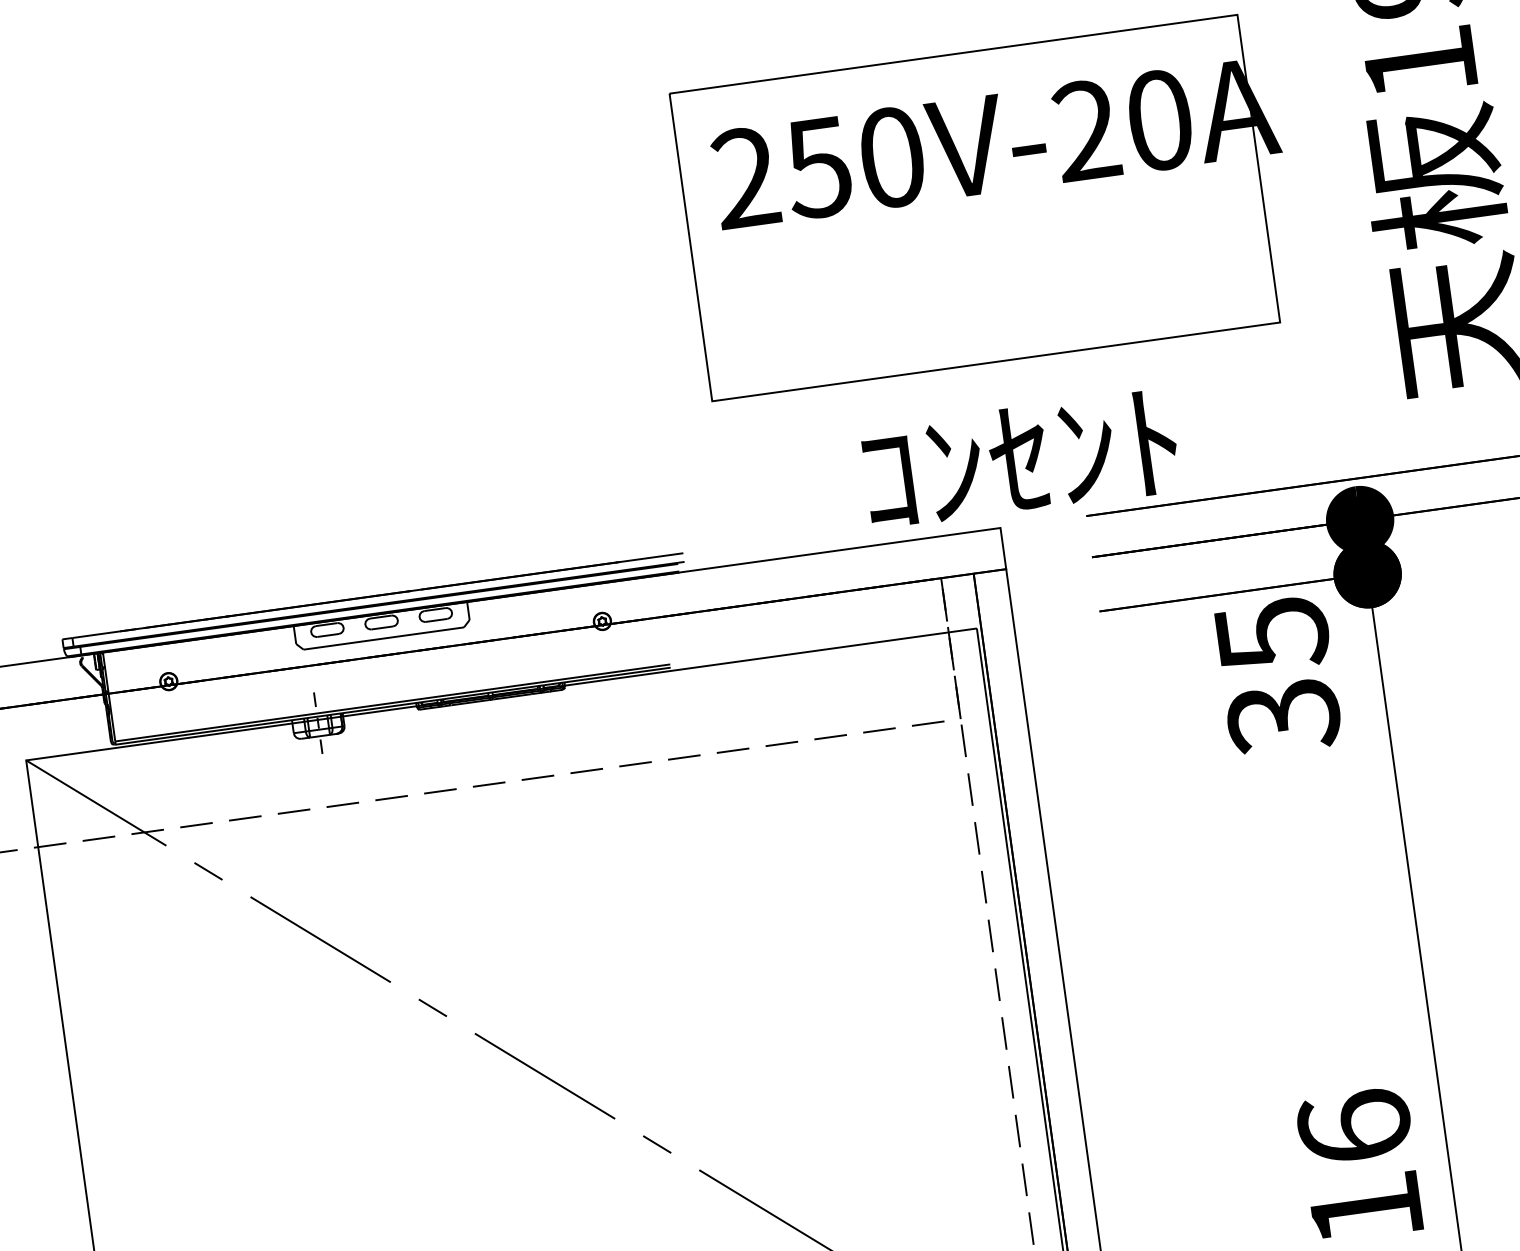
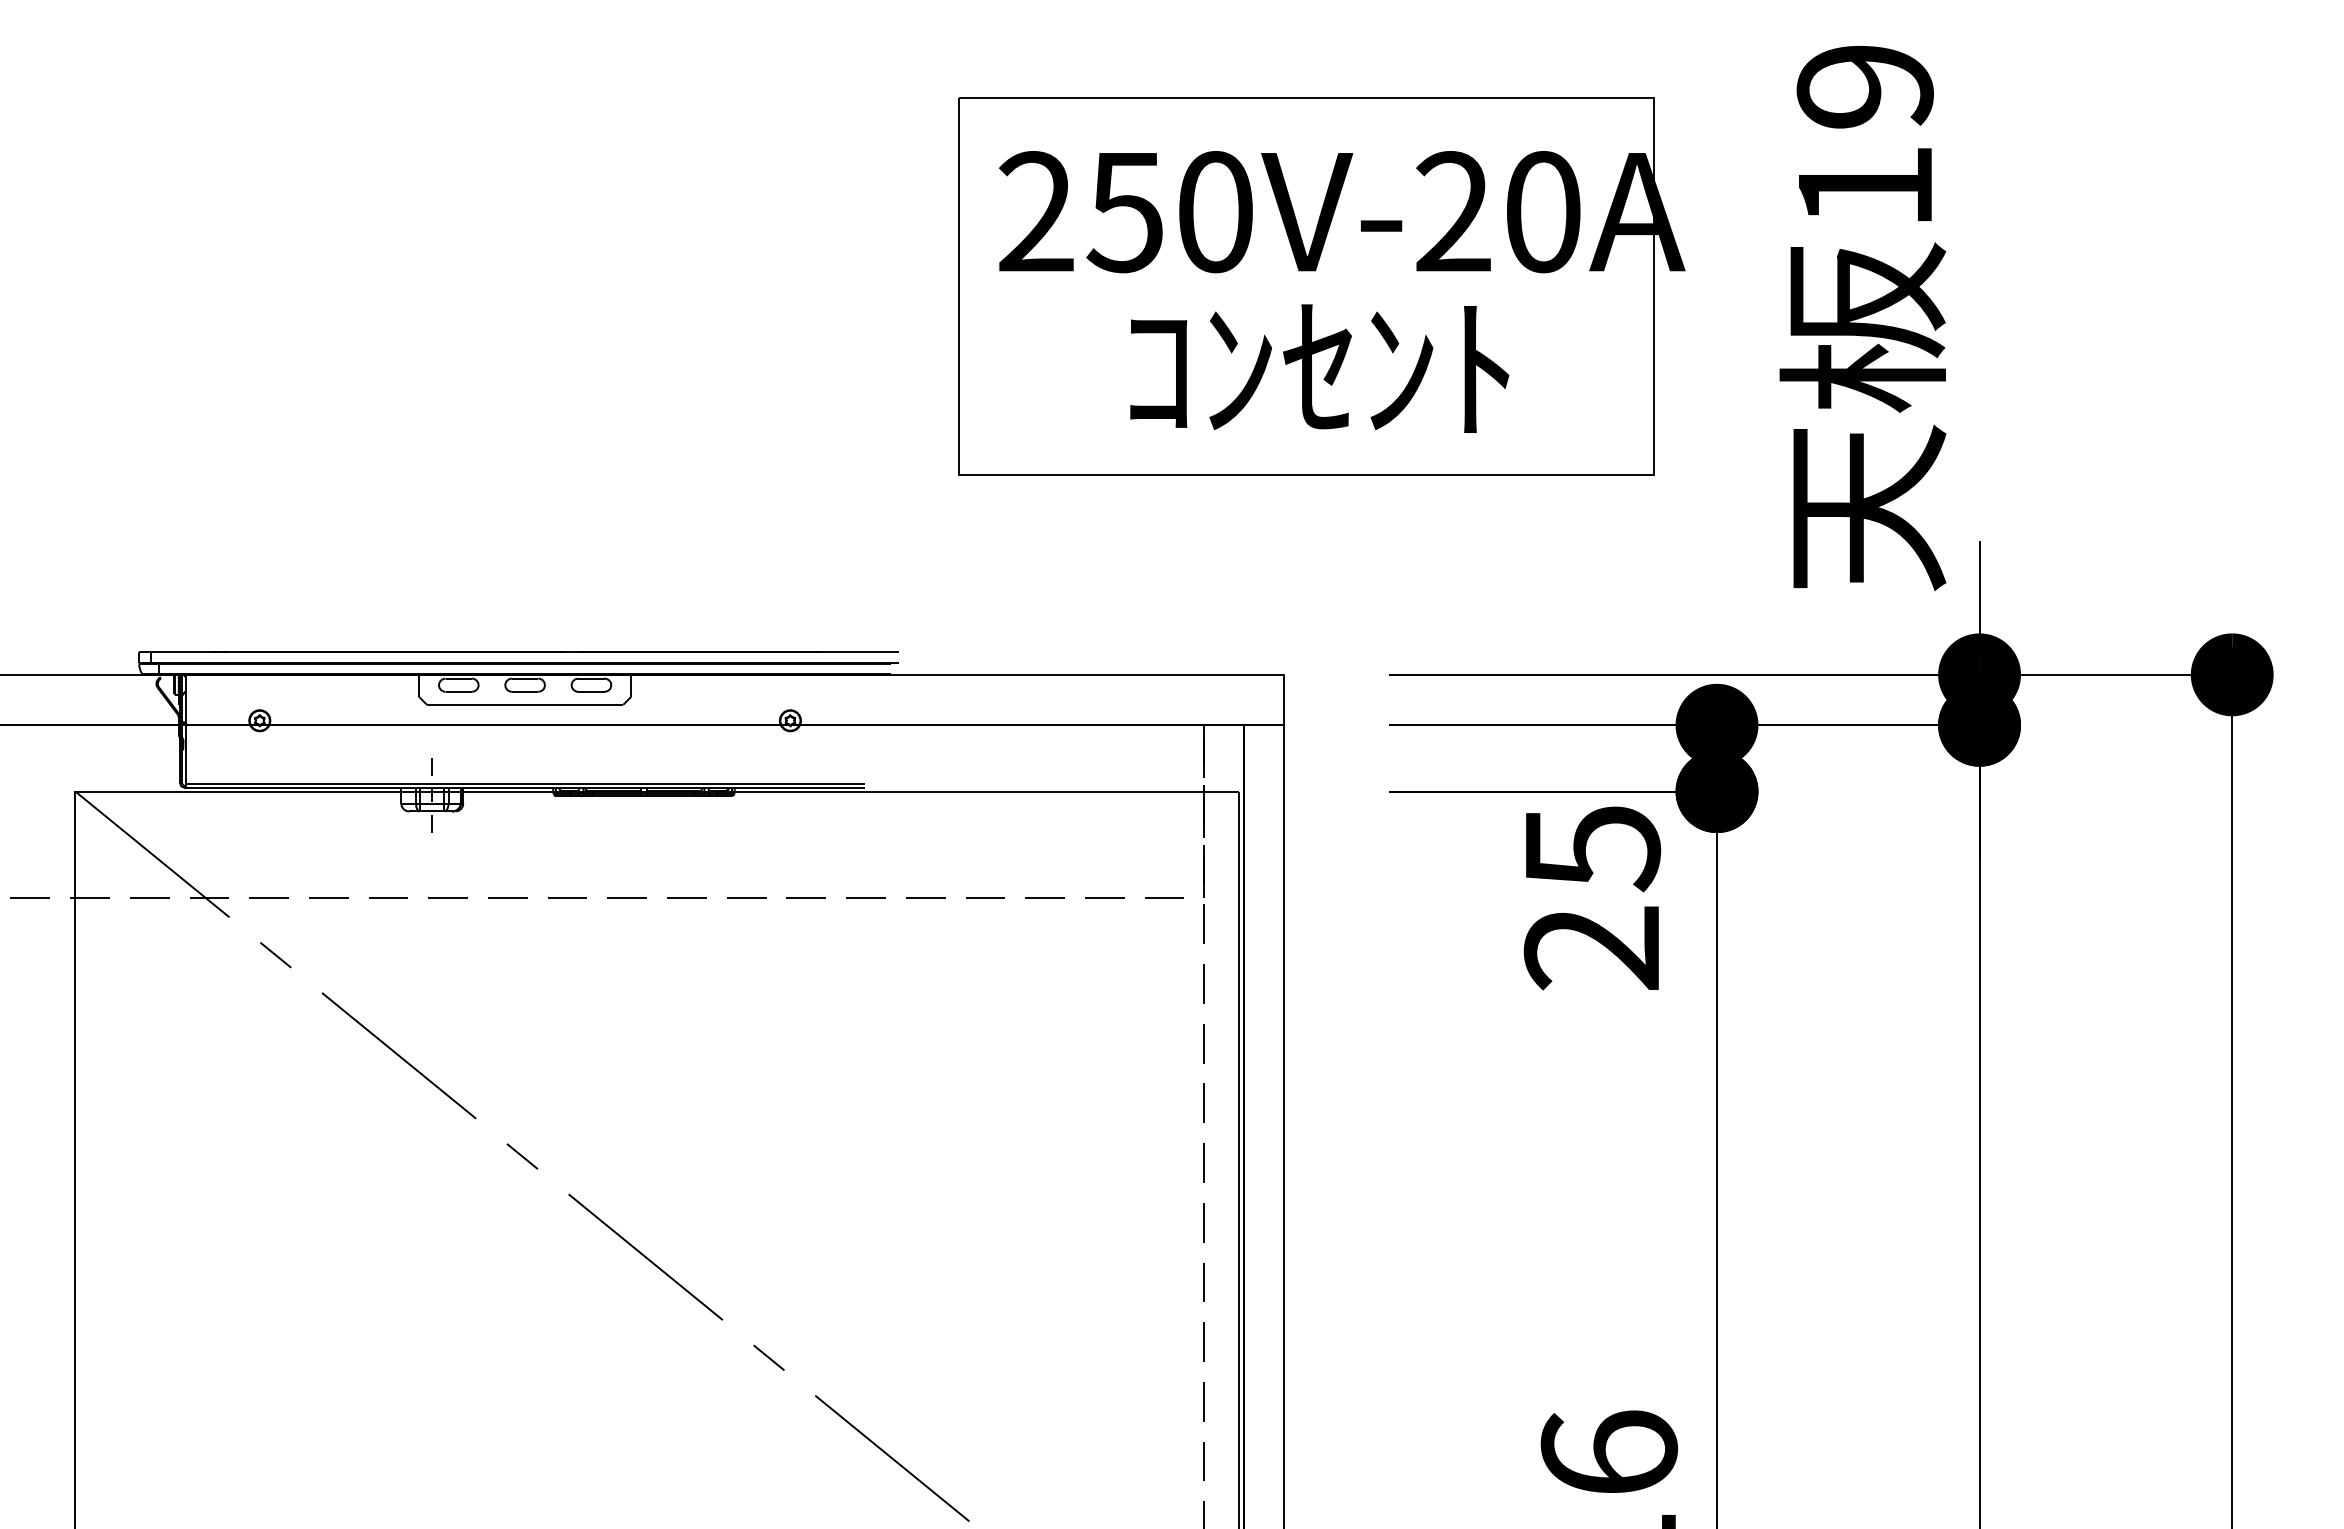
text: (1020, 459) -> (1319, 368), moved
text: (1283, 717) -> (1592, 949), 35 -> 25

